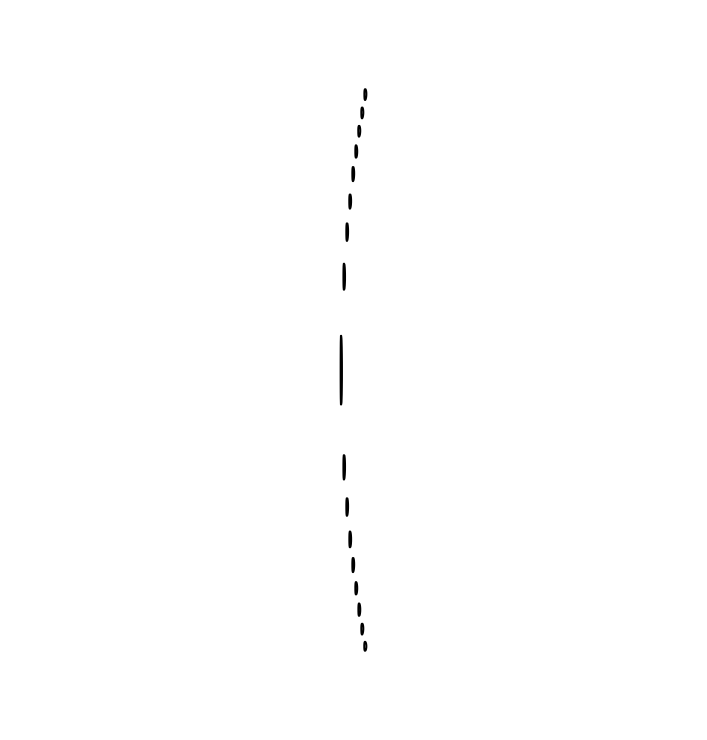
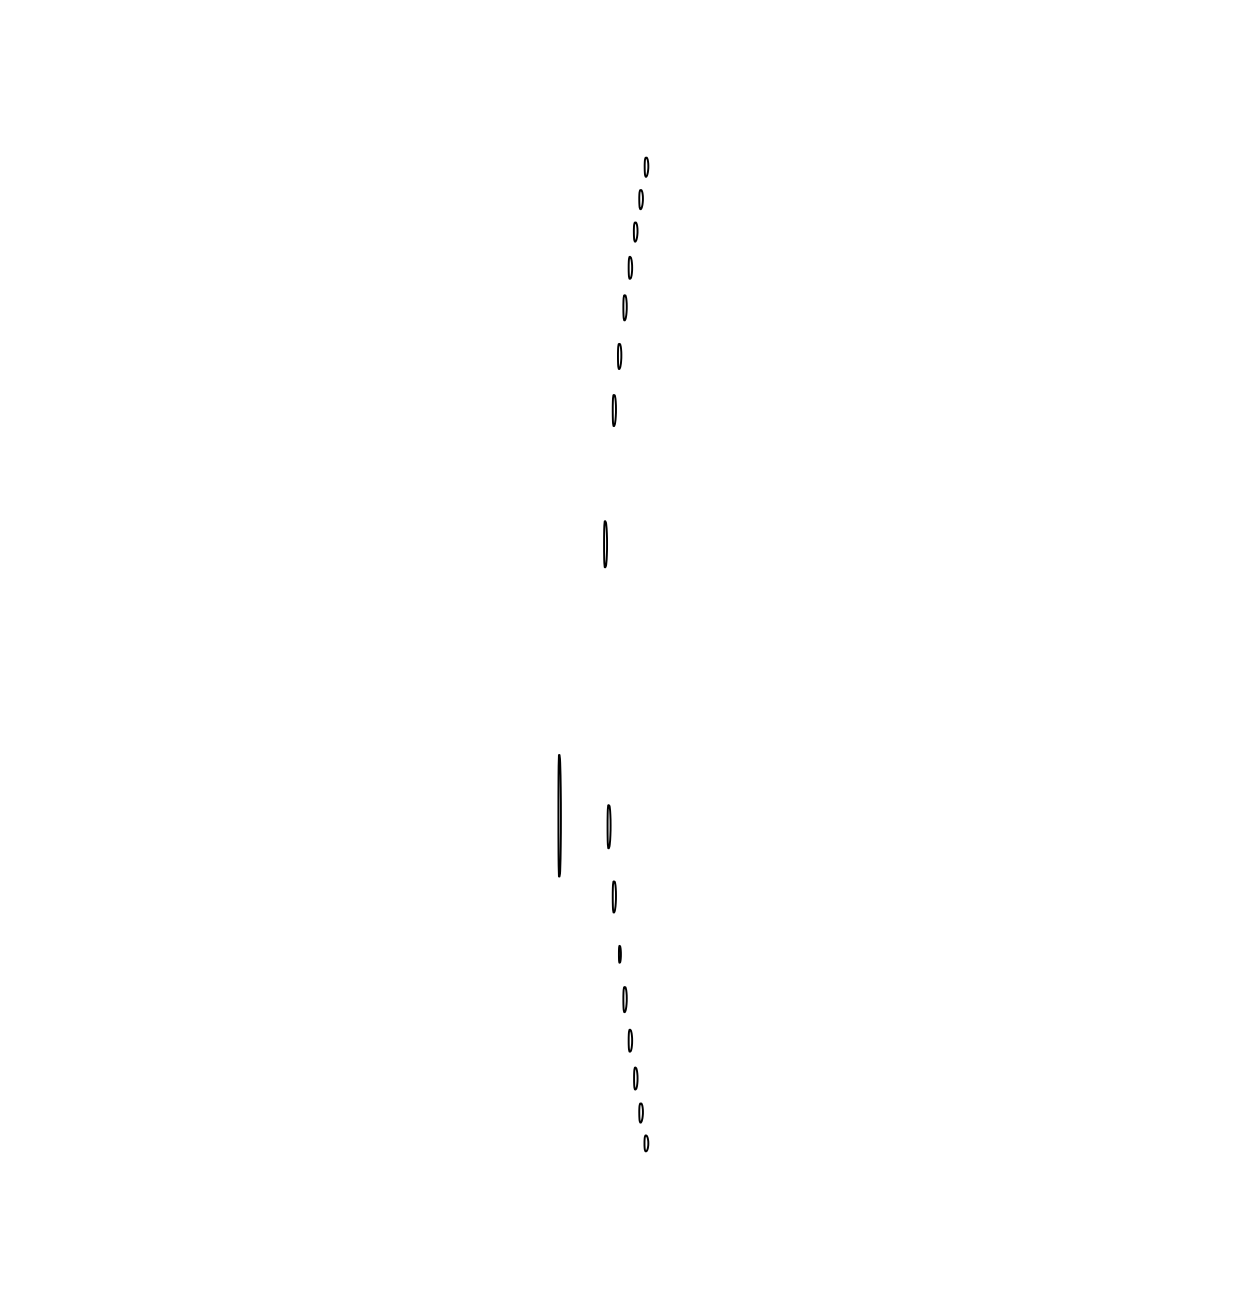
line: (343, 276) -> (604, 543), moved
line: (340, 370) -> (558, 816), moved
part: (350, 539) -> (620, 954), size x0.6

